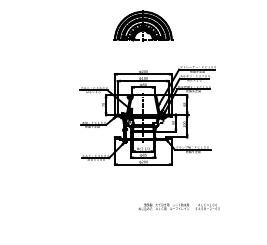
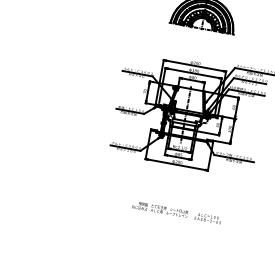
text: (178, 206) -> (176, 212), moved

